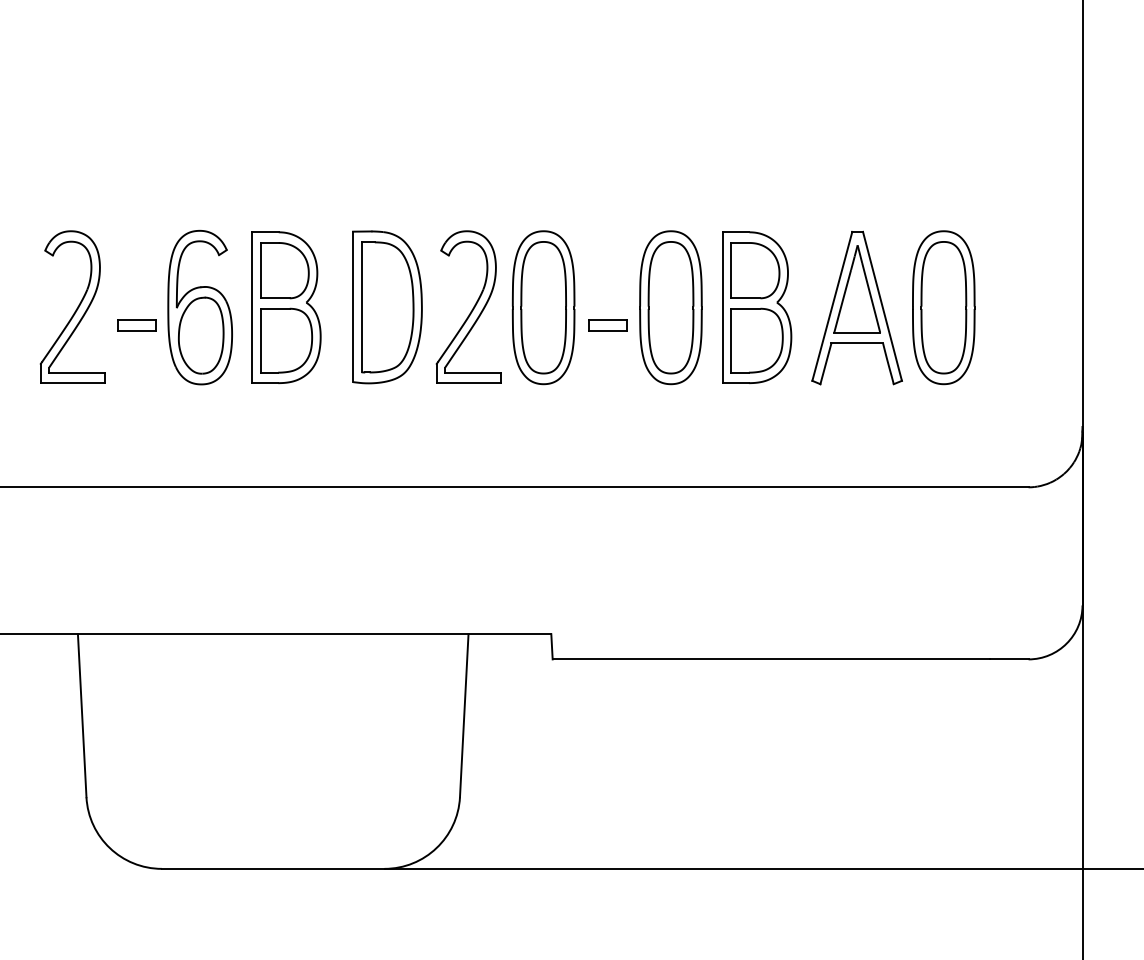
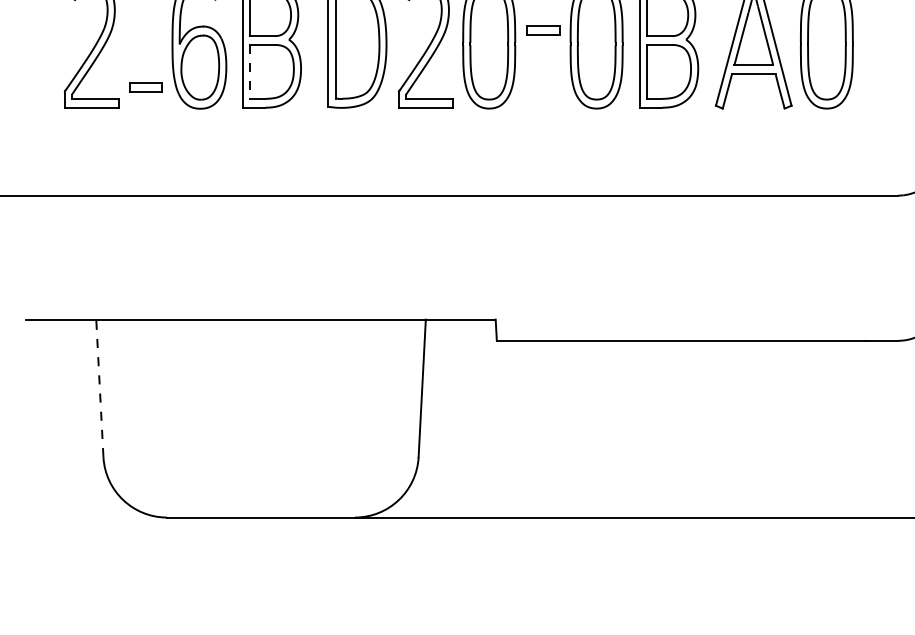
part: (136, 325) -> (145, 87), moved
part: (607, 325) -> (543, 30), moved
line: (260, 340) -> (250, 71), solid -> dashed
line: (82, 715) -> (100, 388), solid -> dashed

